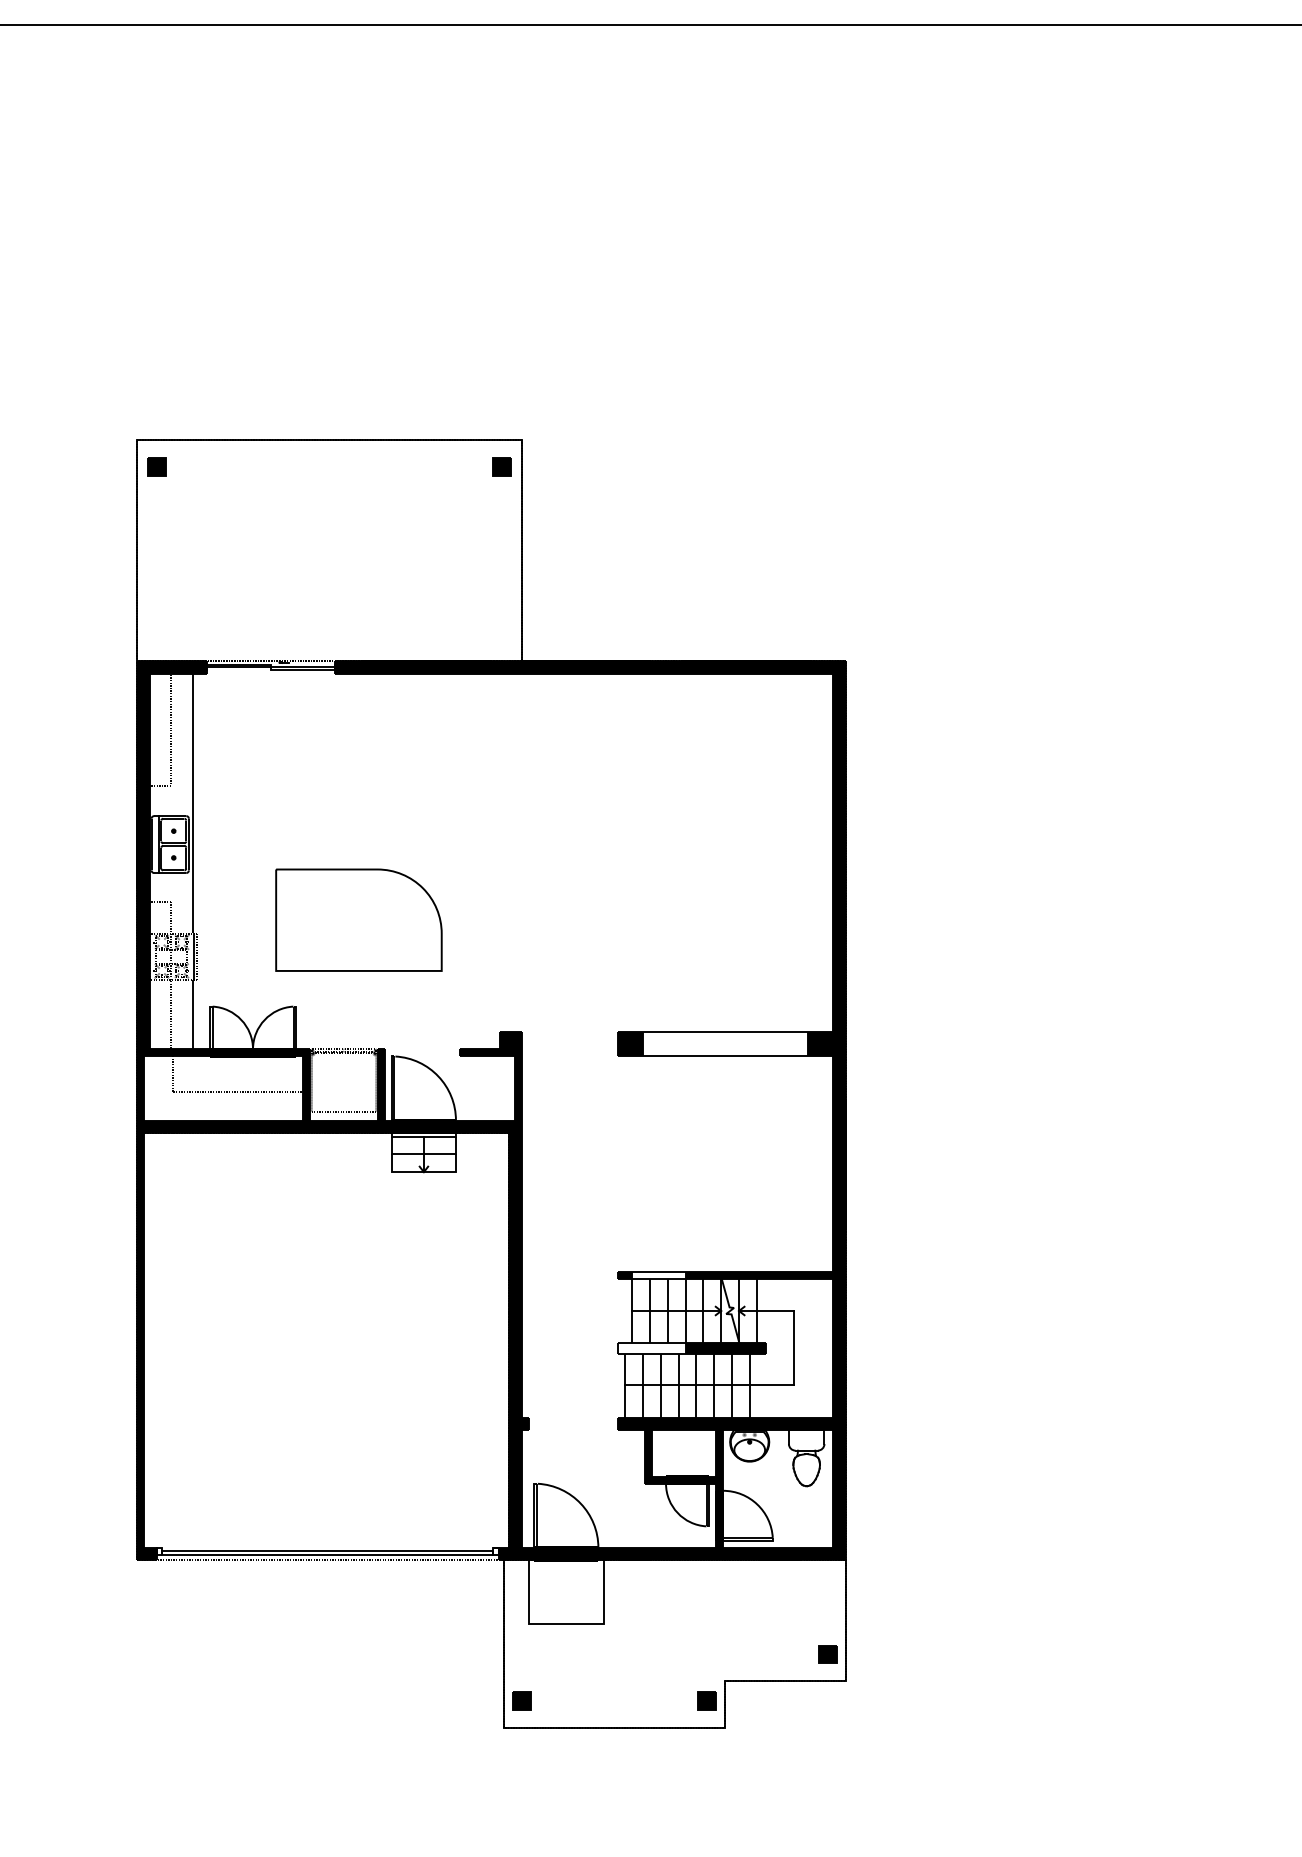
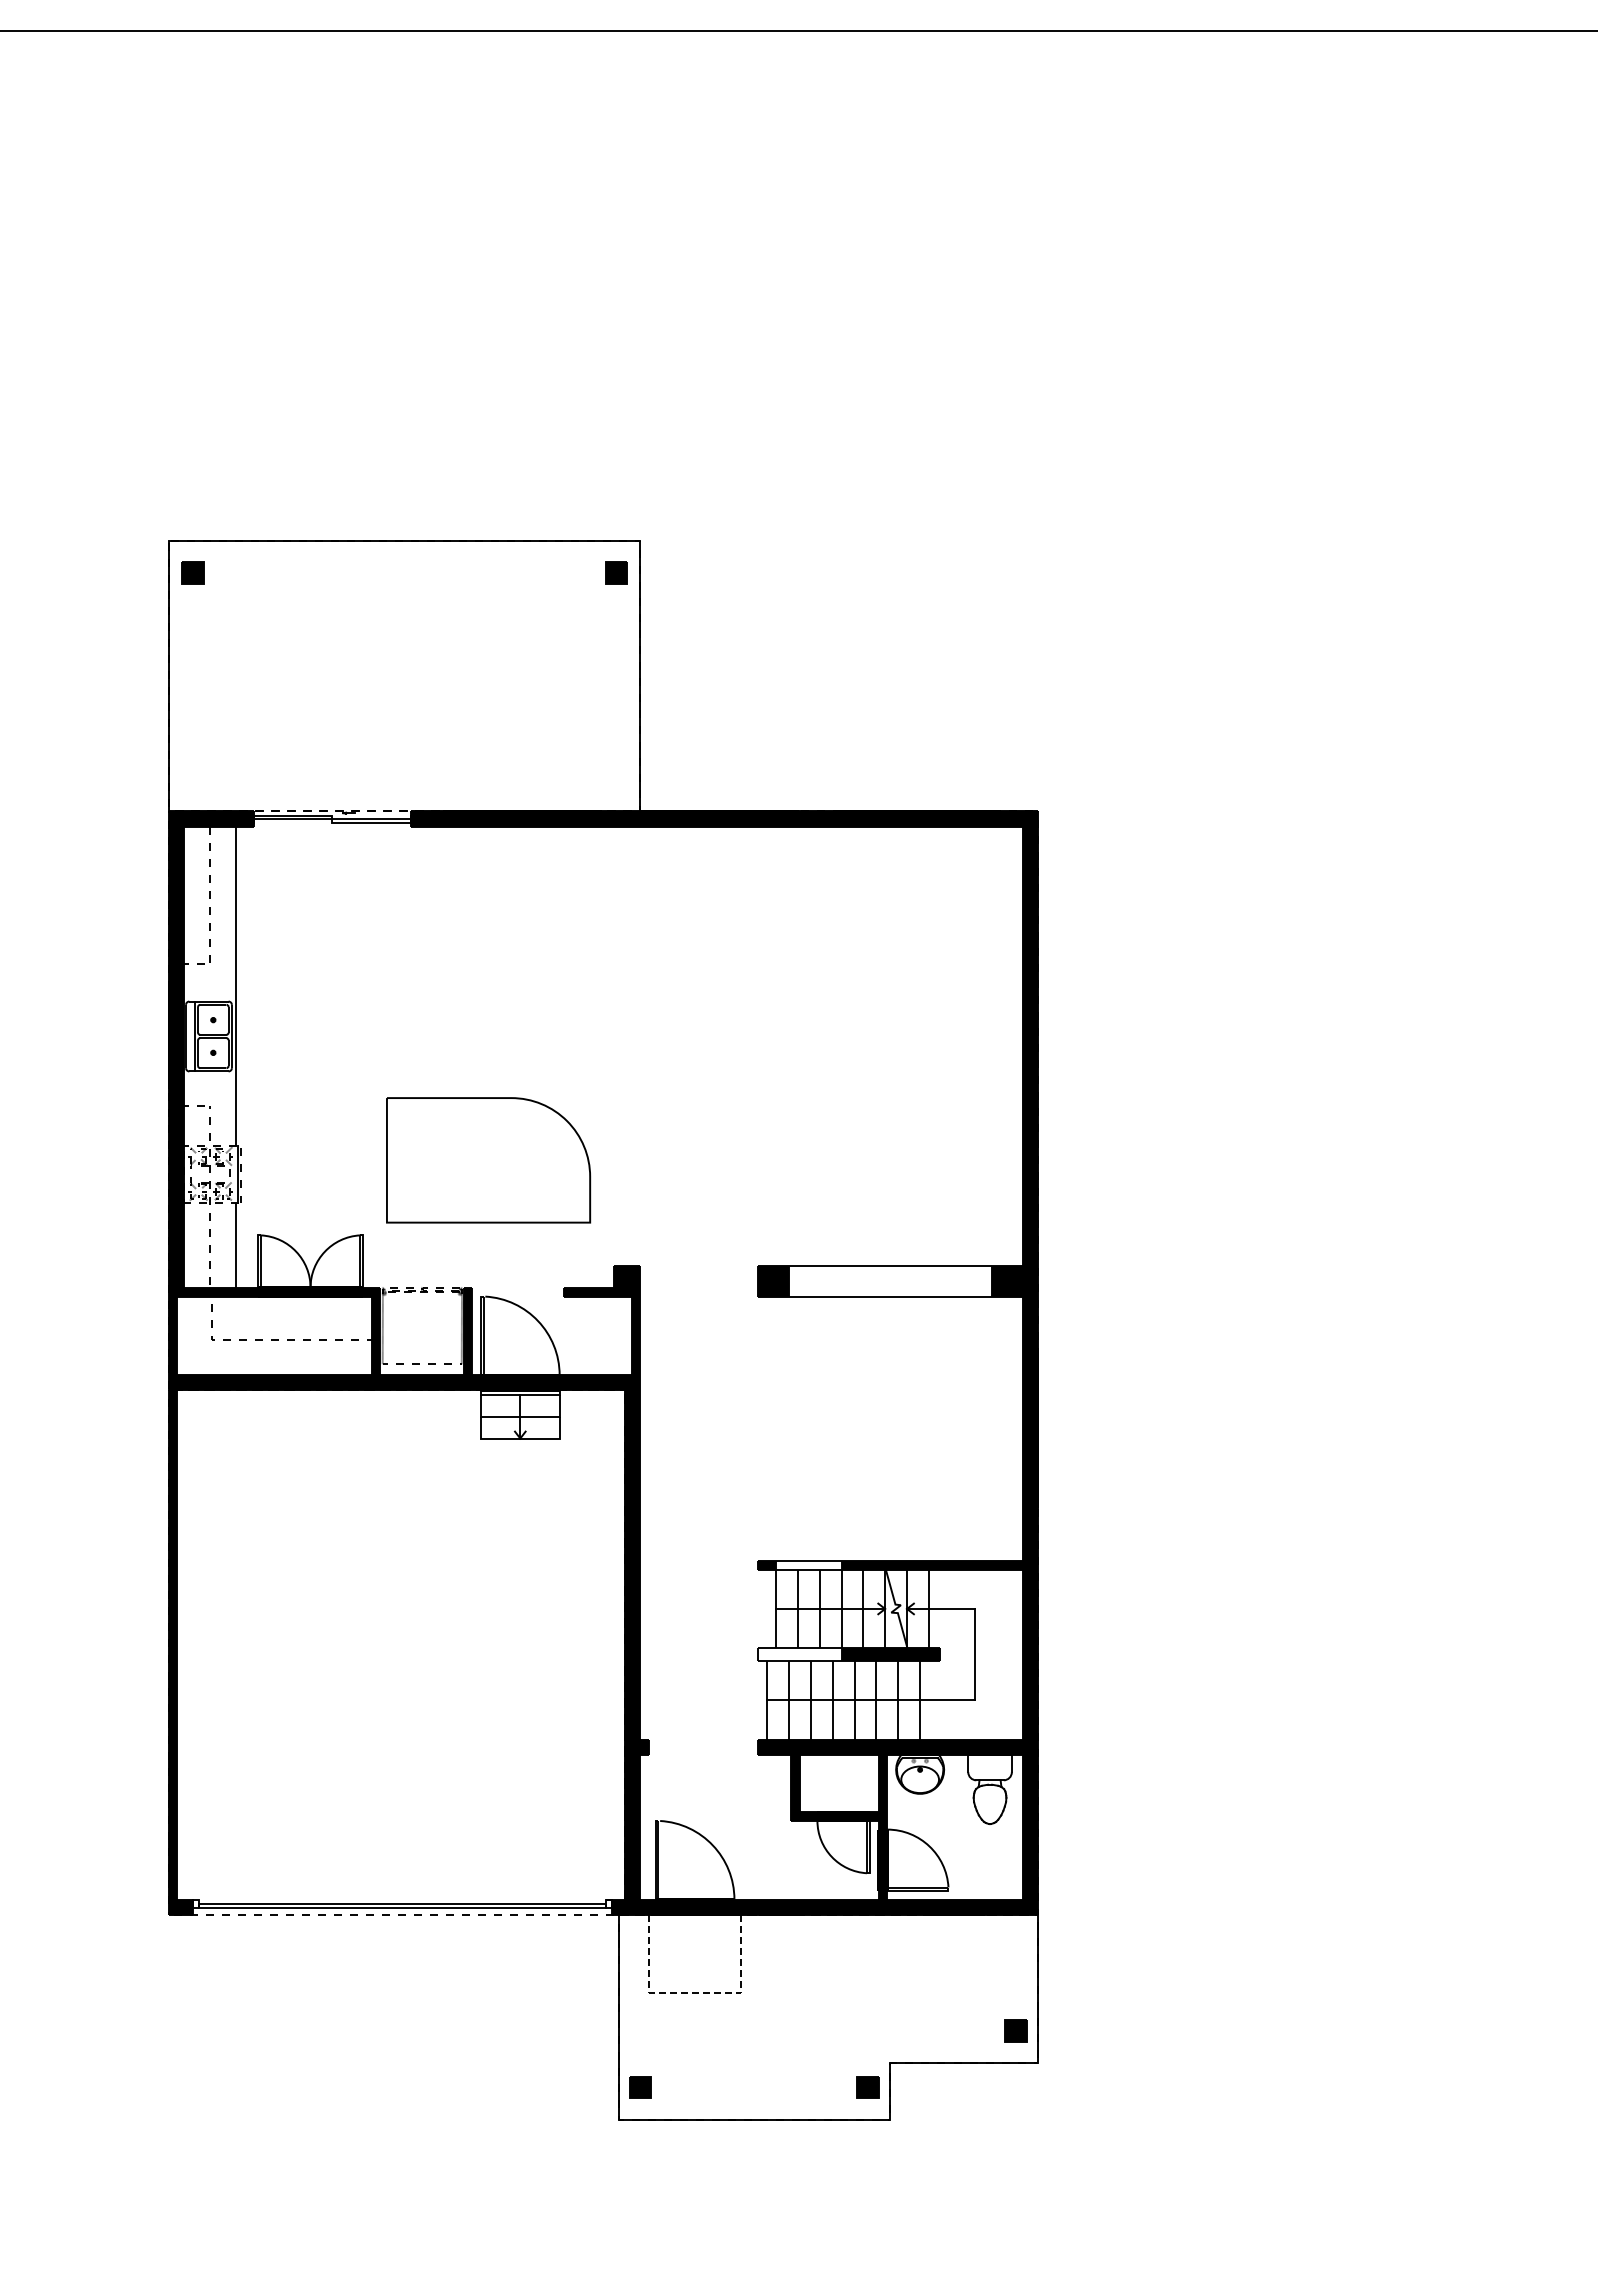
part: (358, 920) -> (488, 1160), moved
line: (566, 1624) -> (695, 1993), solid -> dashed

